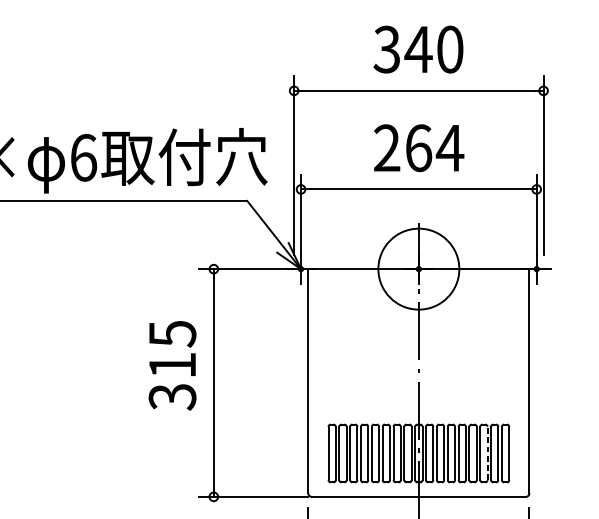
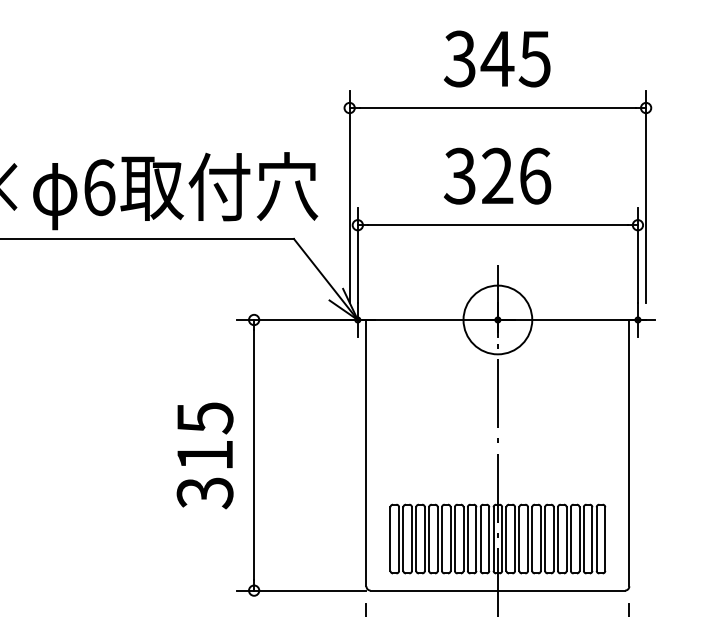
text: (449, 49) -> (534, 58), 340 -> 345
text: (418, 147) -> (497, 175), 264 -> 326
circle: (418, 268) -> (497, 319), size x0.71
text: (172, 365) -> (204, 455), moved
line: (487, 453) -> (579, 539), dashed -> solid

